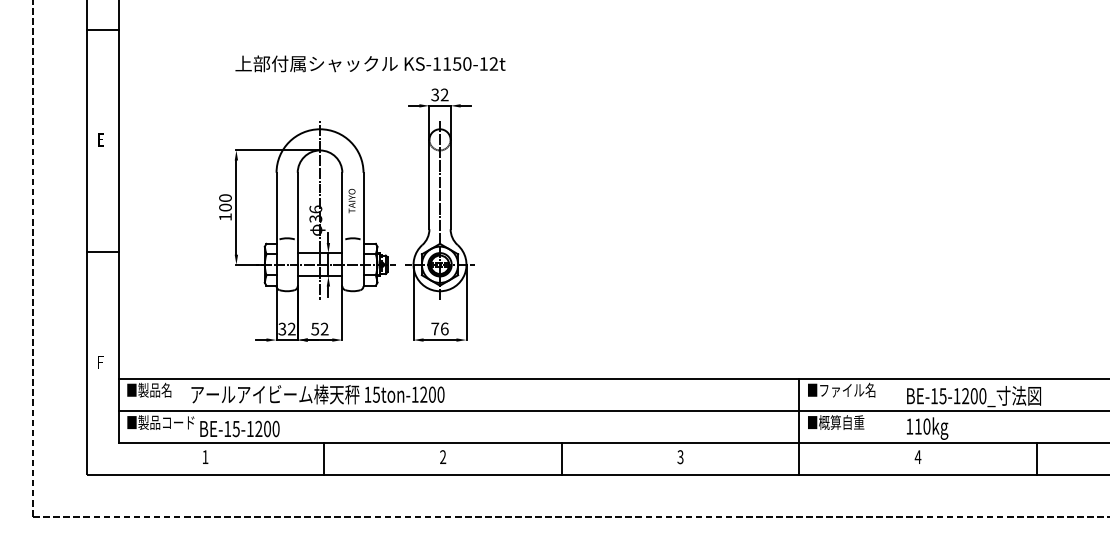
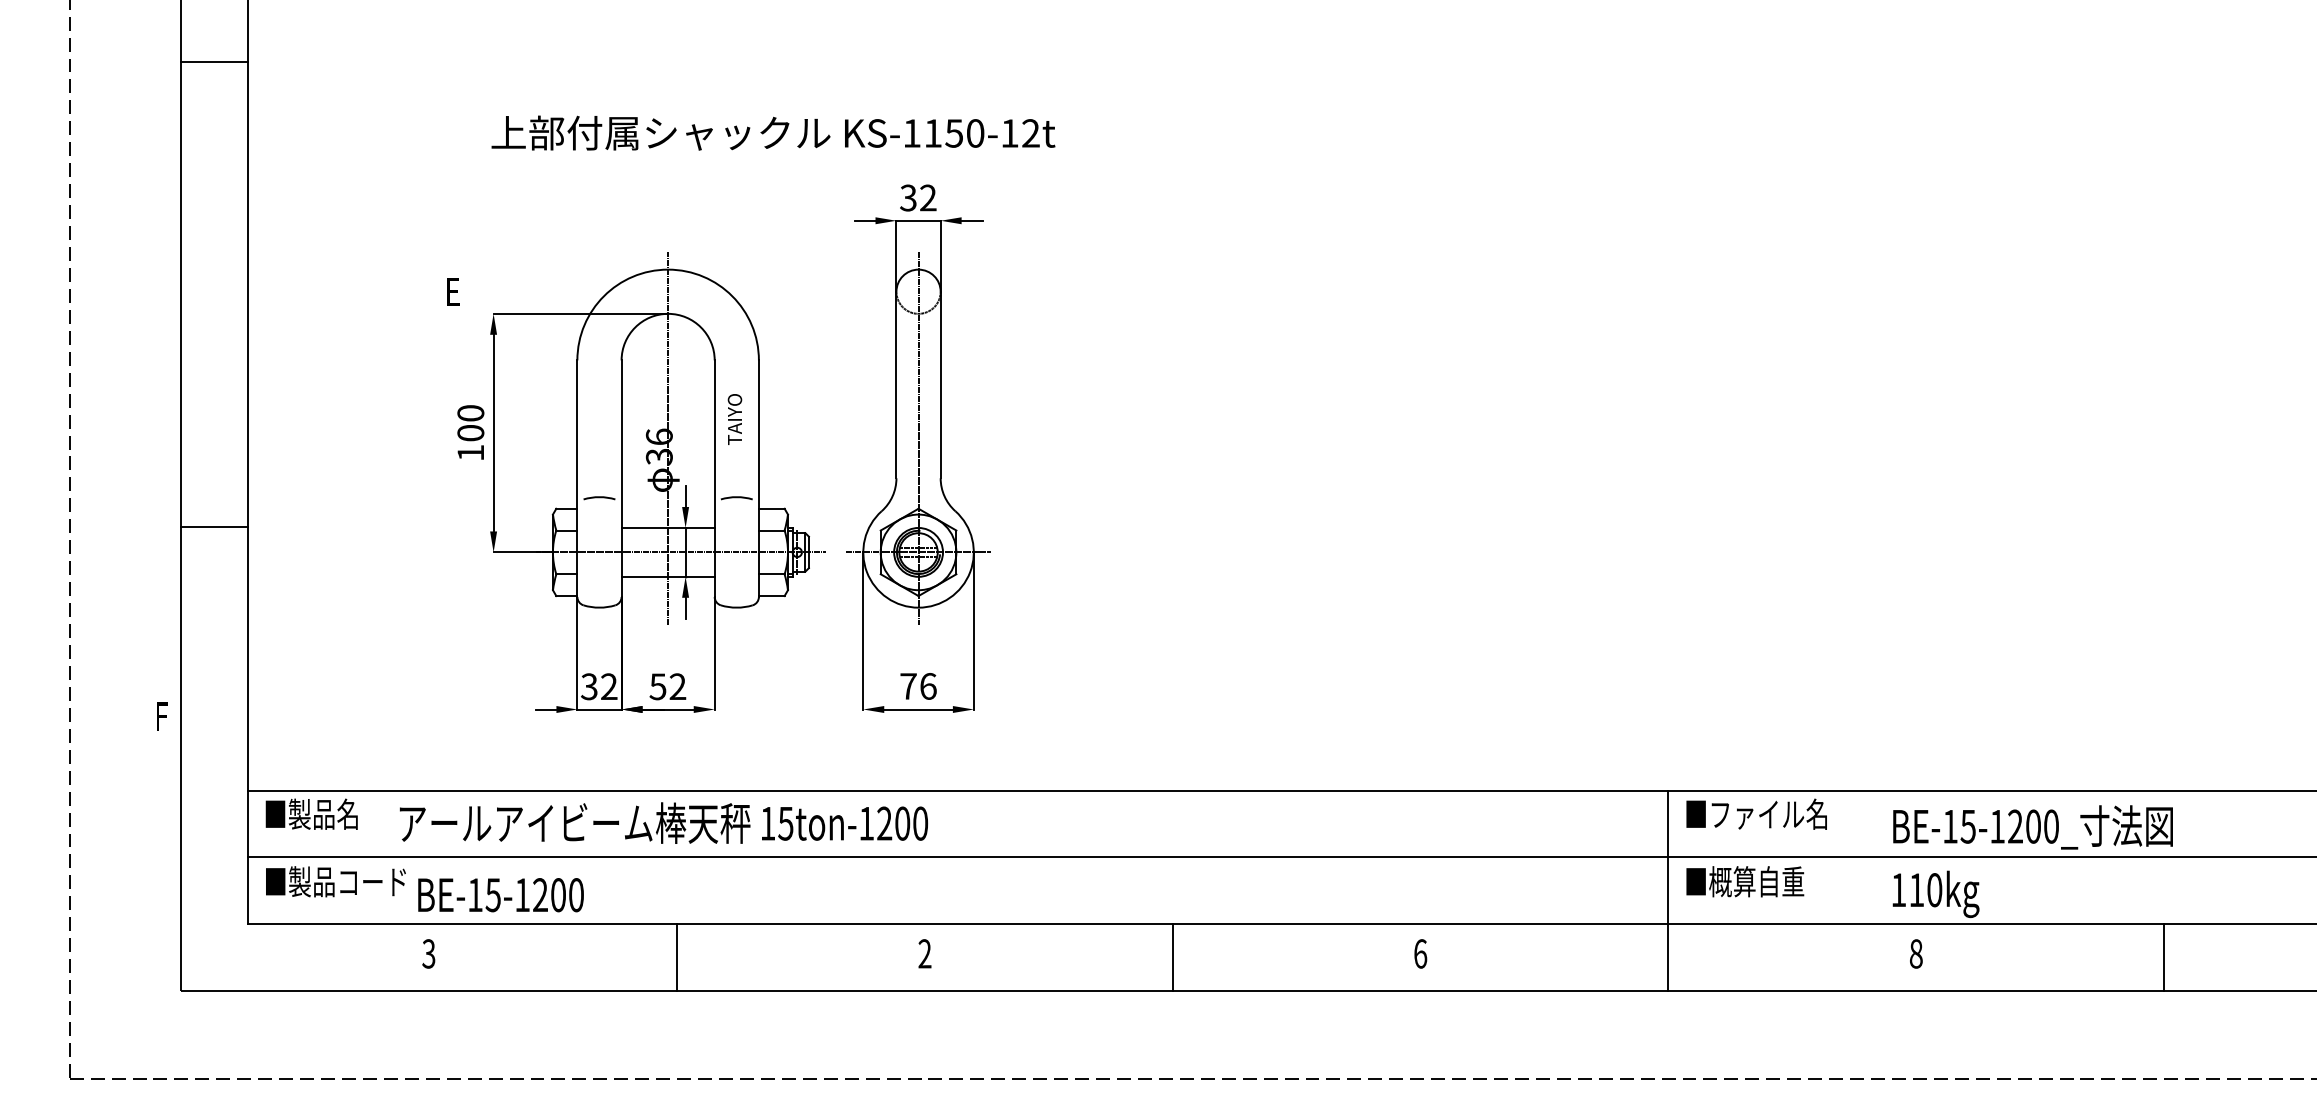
text: (100, 139) -> (452, 290), moved
text: (100, 362) -> (161, 716), moved
text: (205, 457) -> (429, 954), 1 -> 3
text: (680, 457) -> (1420, 954), 3 -> 6
text: (917, 457) -> (1915, 954), 4 -> 8

